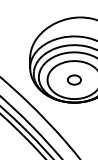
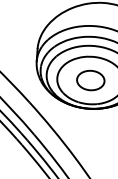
part: (74, 79) -> (90, 79), size x1.67

